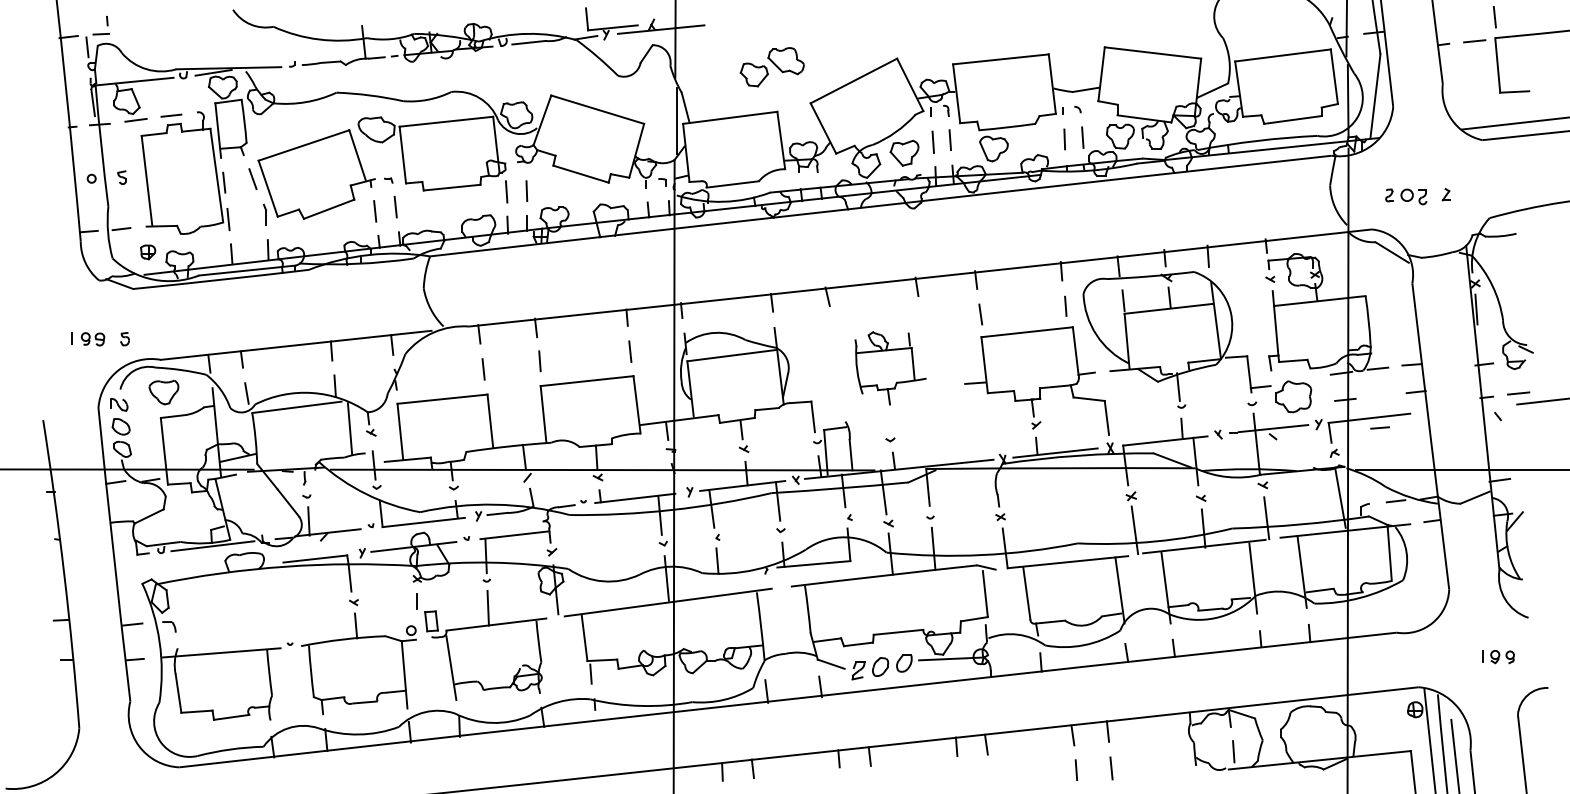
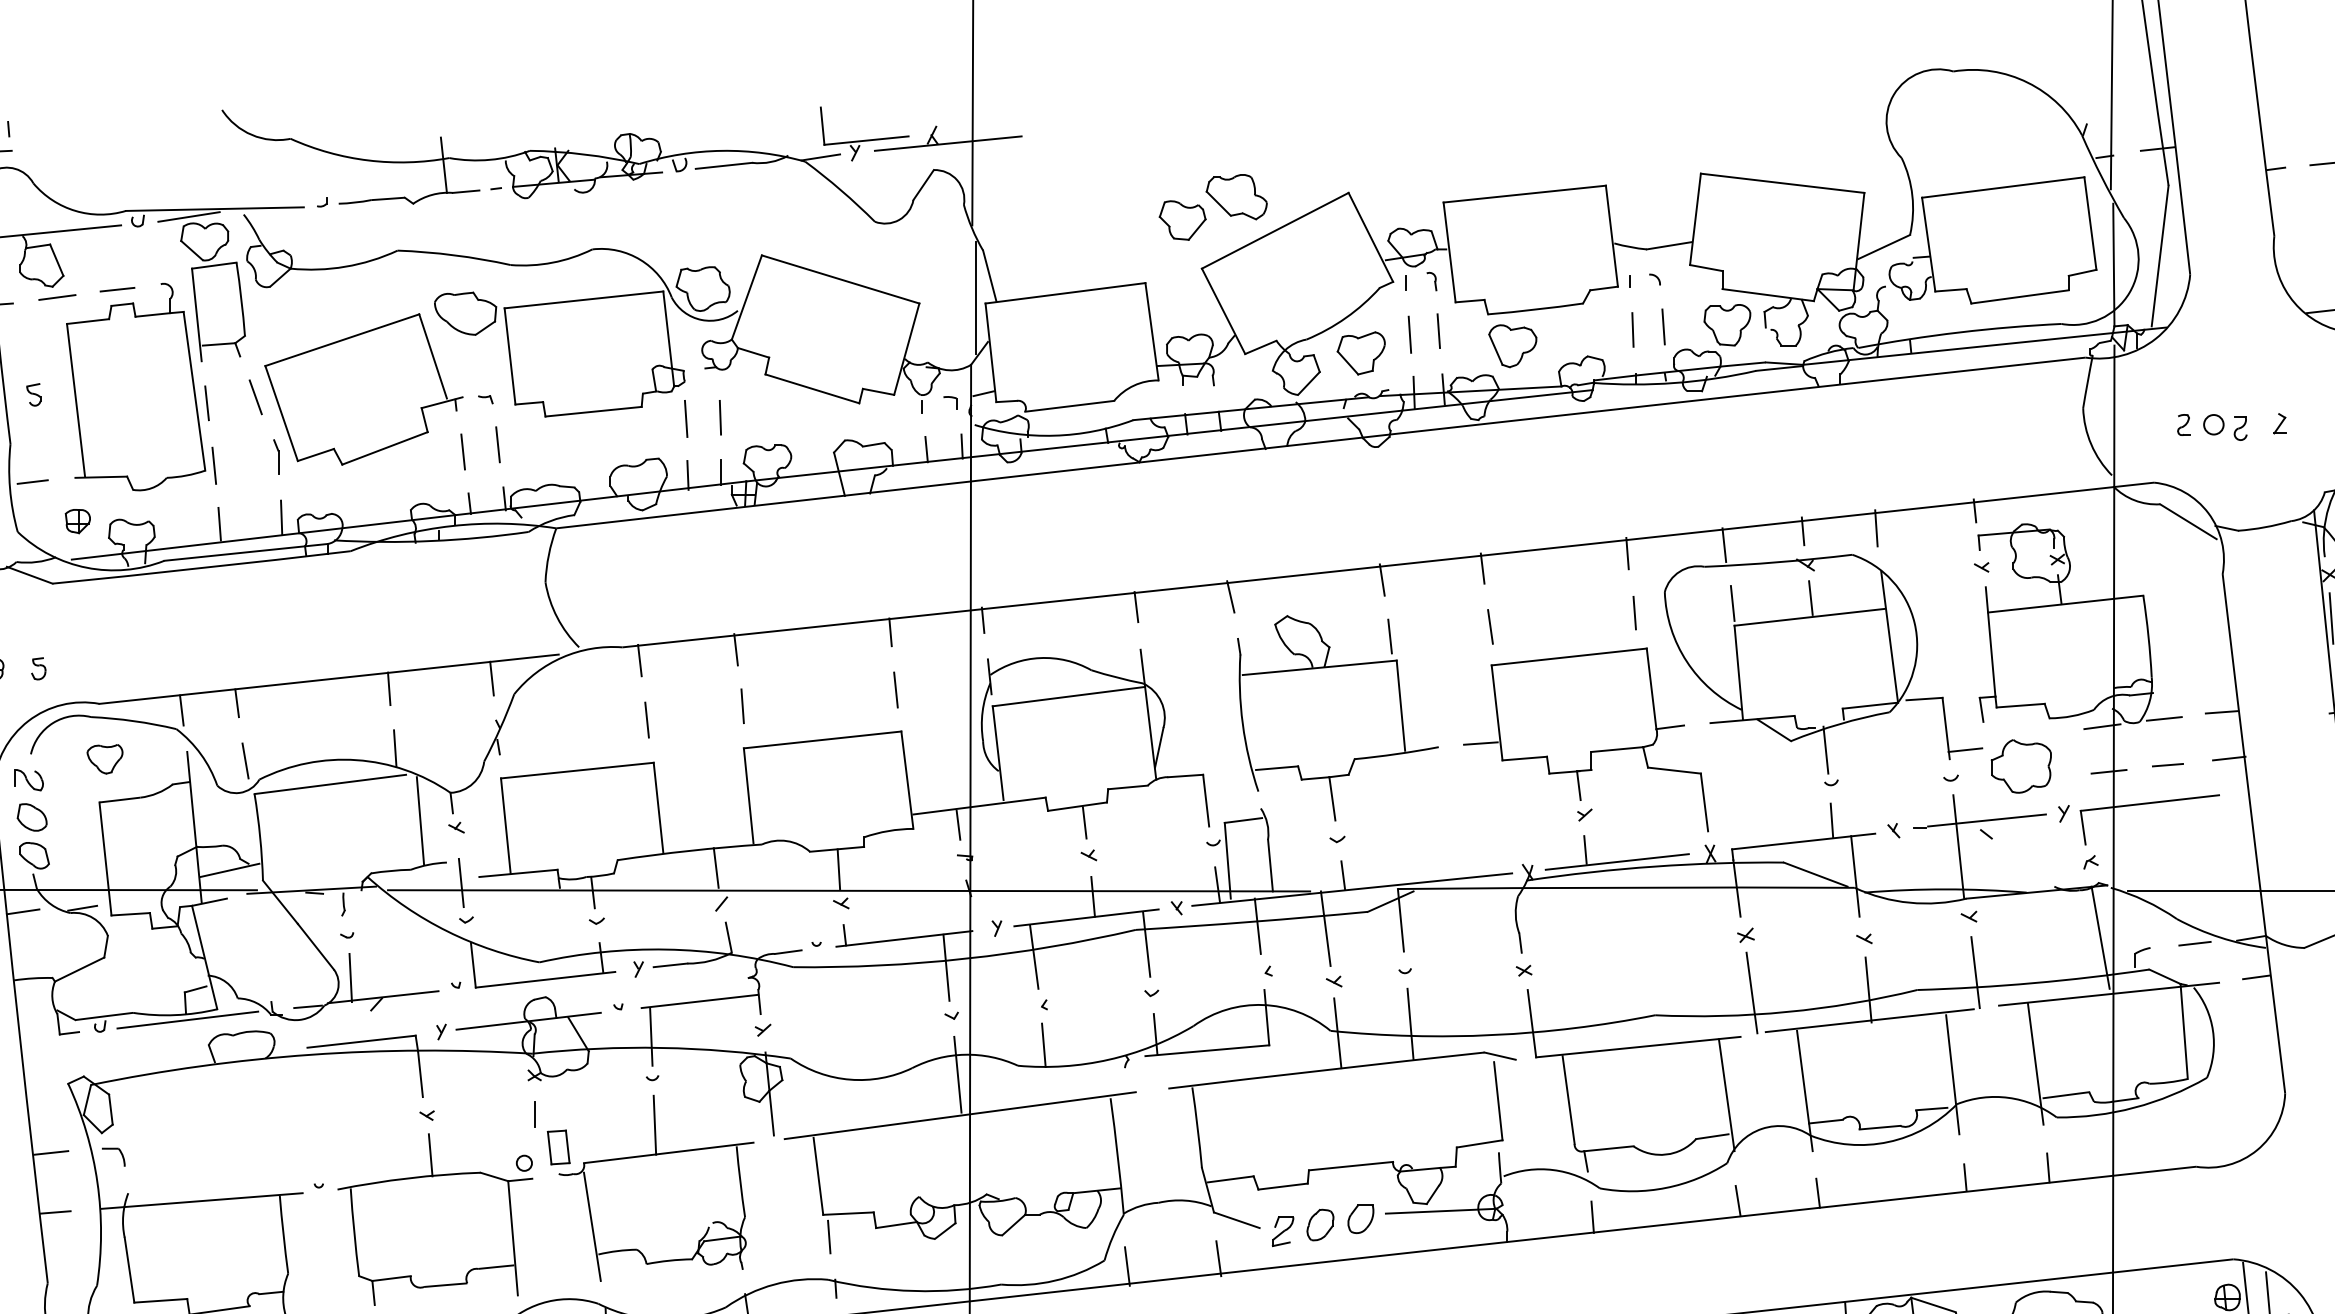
part: (771, 67) -> (1211, 207), moved
part: (890, 368) -> (1337, 718), size x1.67
part: (164, 392) -> (105, 759), size x0.71
line: (1379, 427) -> (2166, 764), moved

